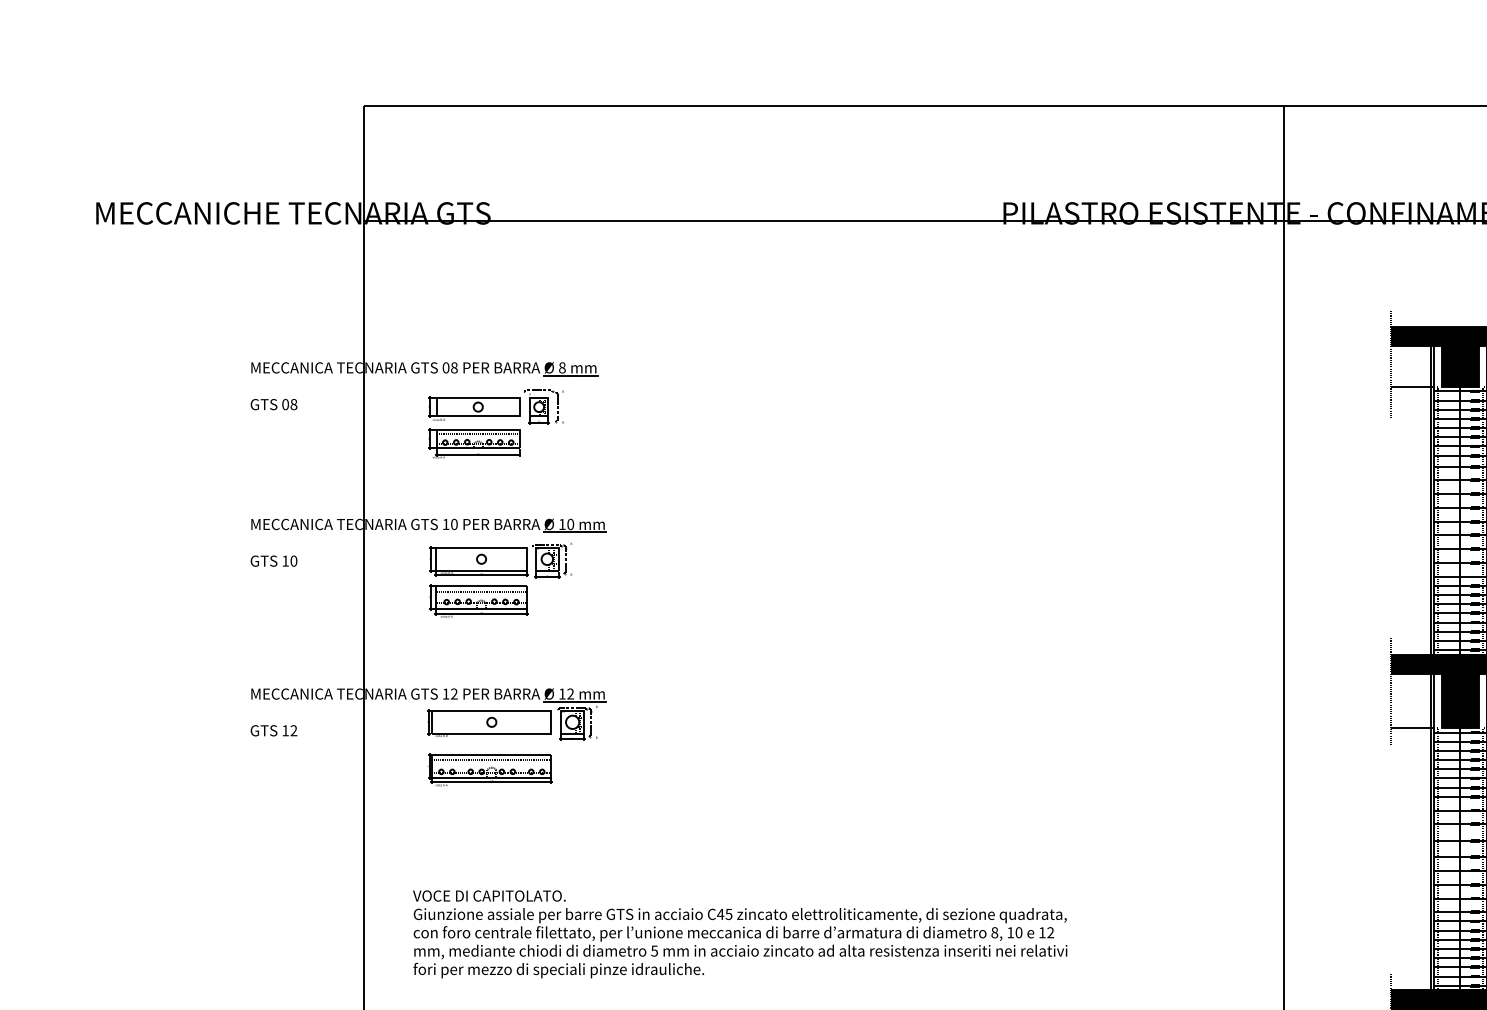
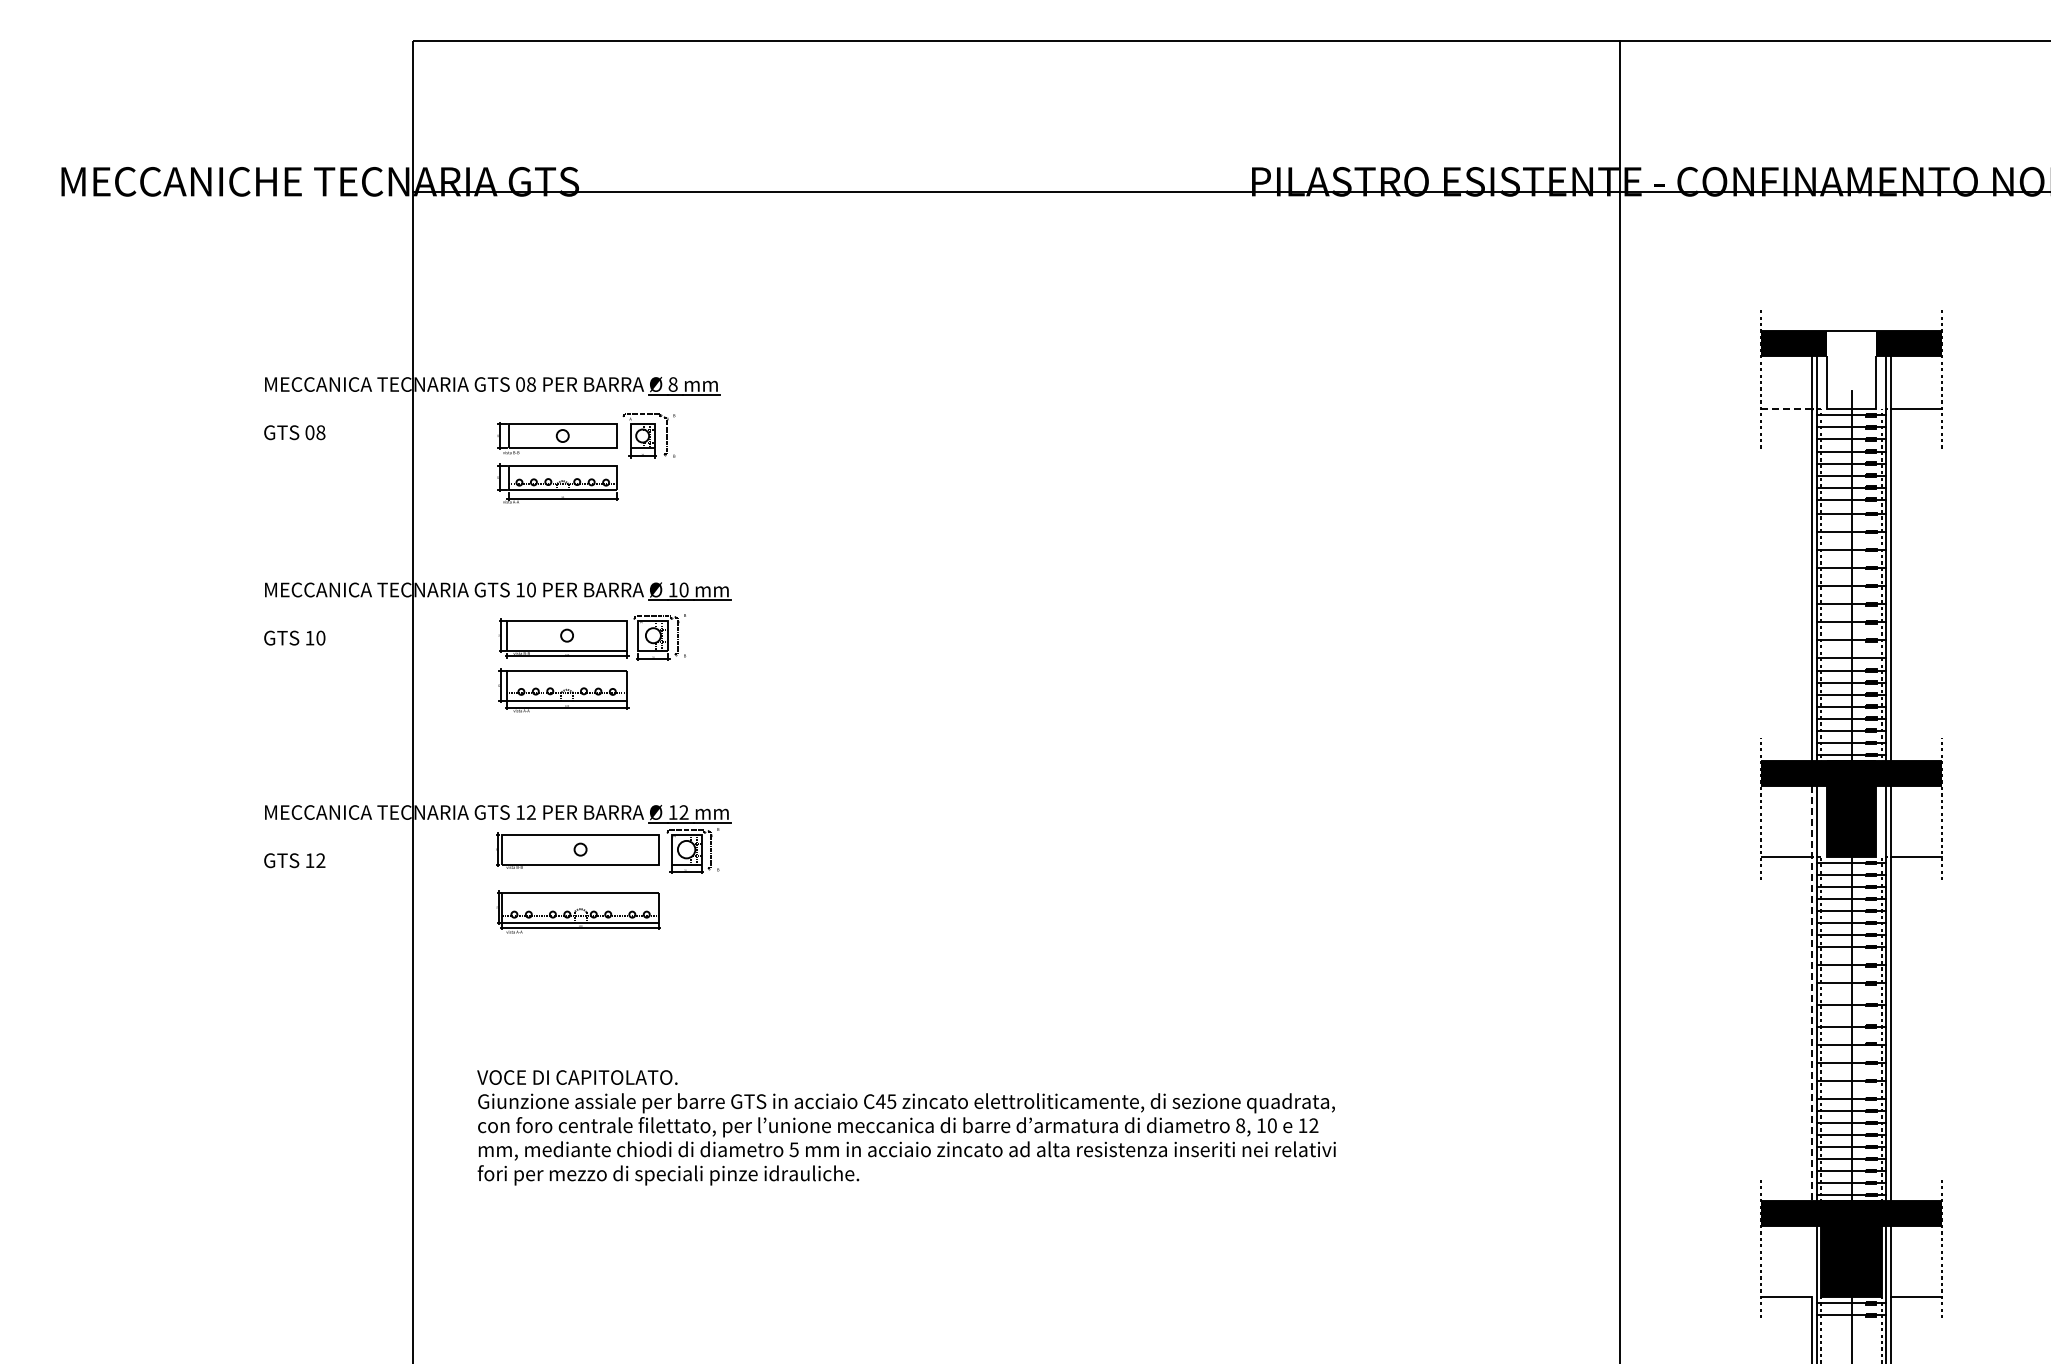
fill: (1460, 357) -> (1851, 370), removed
line: (1411, 386) -> (1787, 409), solid -> dashed
line: (478, 434) -> (562, 471), removed
line: (481, 591) -> (566, 678), removed
line: (491, 759) -> (580, 898), removed
line: (1430, 831) -> (1812, 993), solid -> dashed

